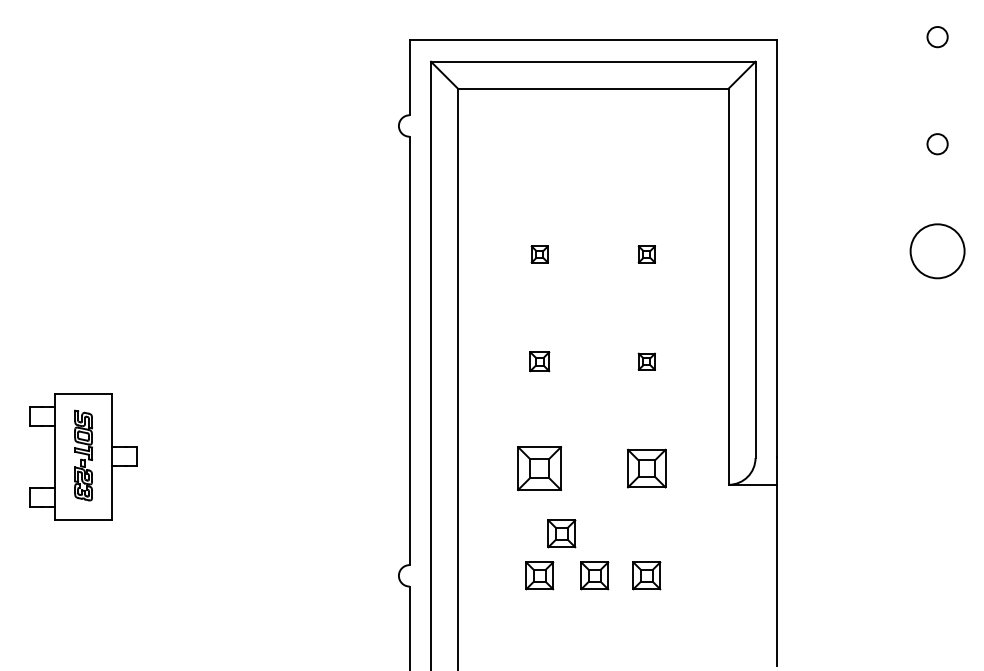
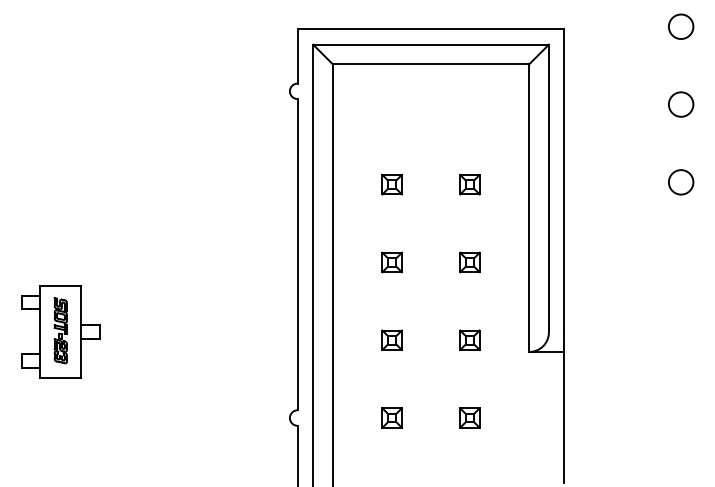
circle: (937, 36) -> (681, 26), size x1.67
circle: (937, 144) -> (681, 104), size x1.67
circle: (937, 251) -> (681, 182), size x0.62
part: (539, 254) -> (391, 184), size x1.67
part: (646, 254) -> (469, 184), size x1.67
part: (539, 361) -> (391, 262), size x1.43
part: (646, 361) -> (469, 262), size x1.67
part: (539, 468) -> (391, 340), size x0.62
part: (646, 468) -> (469, 340), size x0.71
part: (561, 533) -> (407, 387), removed
part: (594, 575) -> (431, 417), removed

